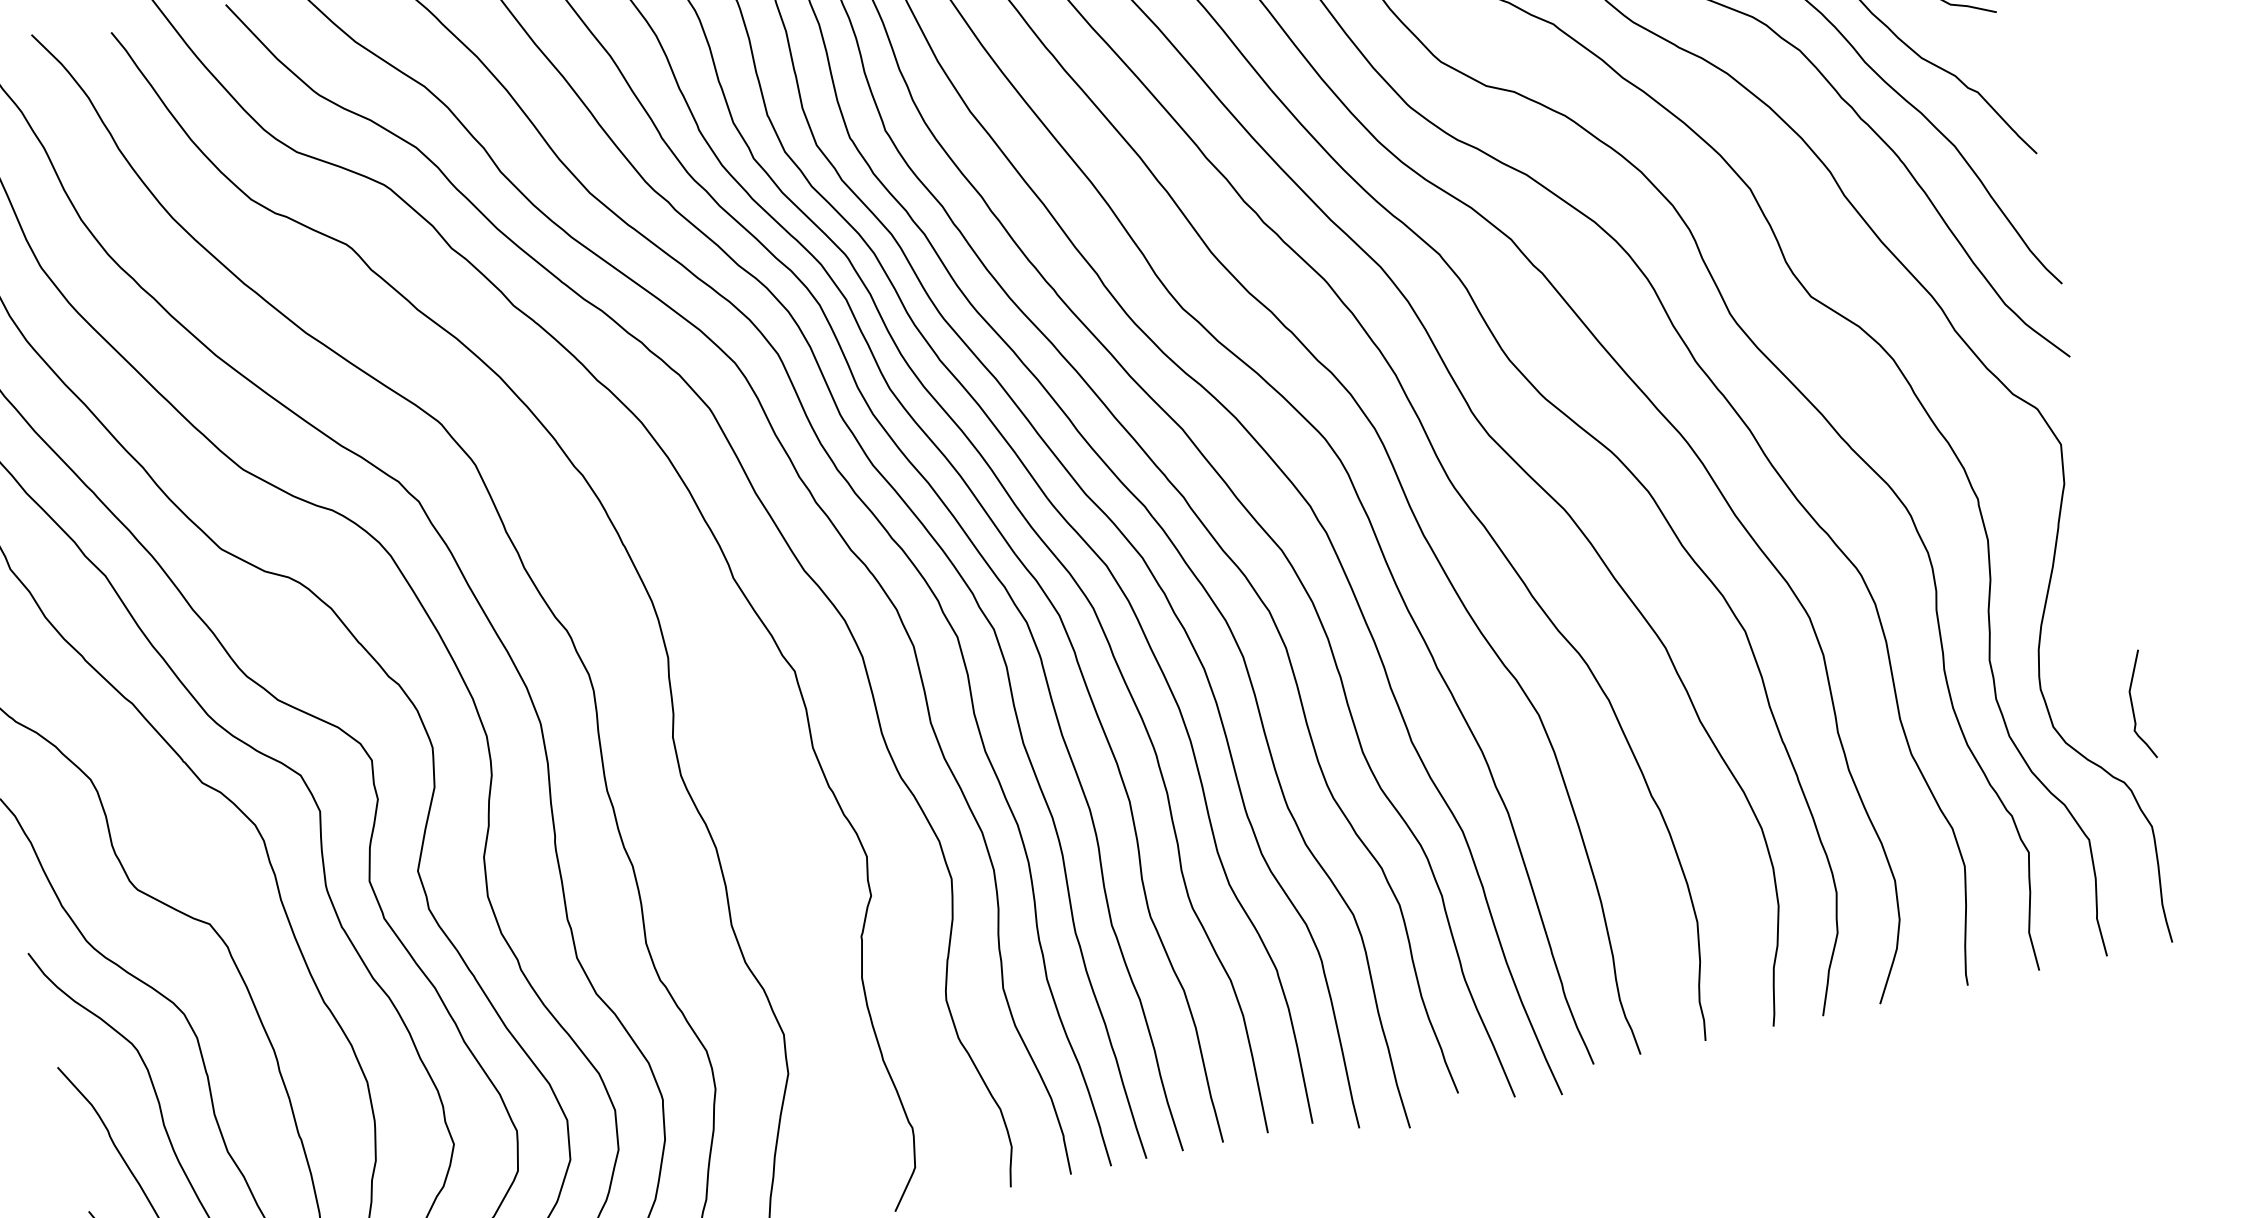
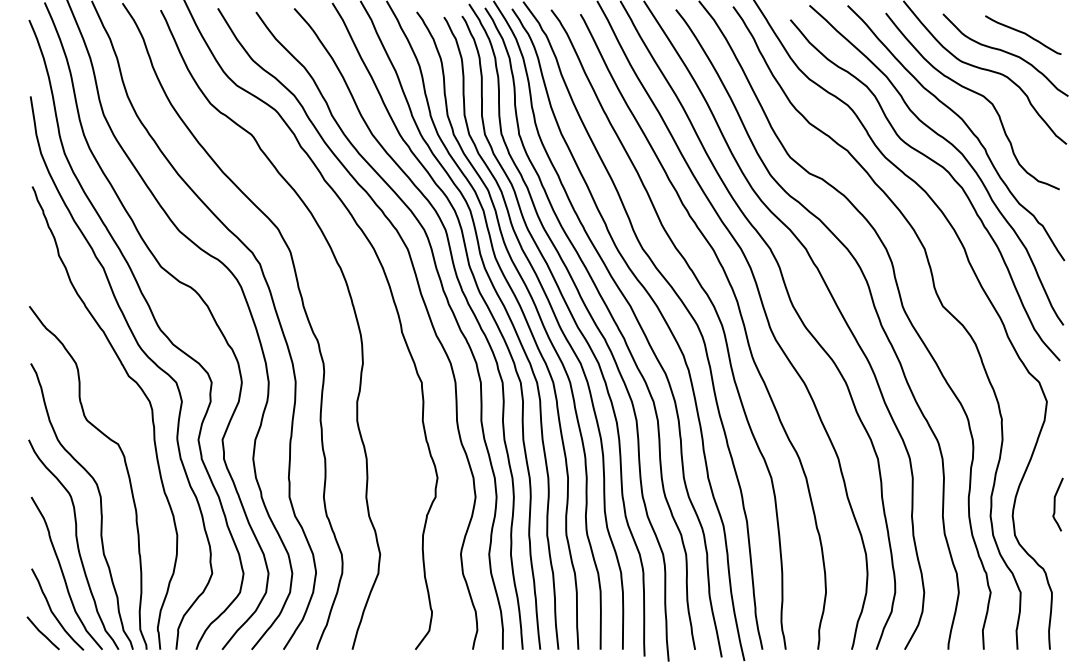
curve: (2134, 706) -> (1055, 504), moved

